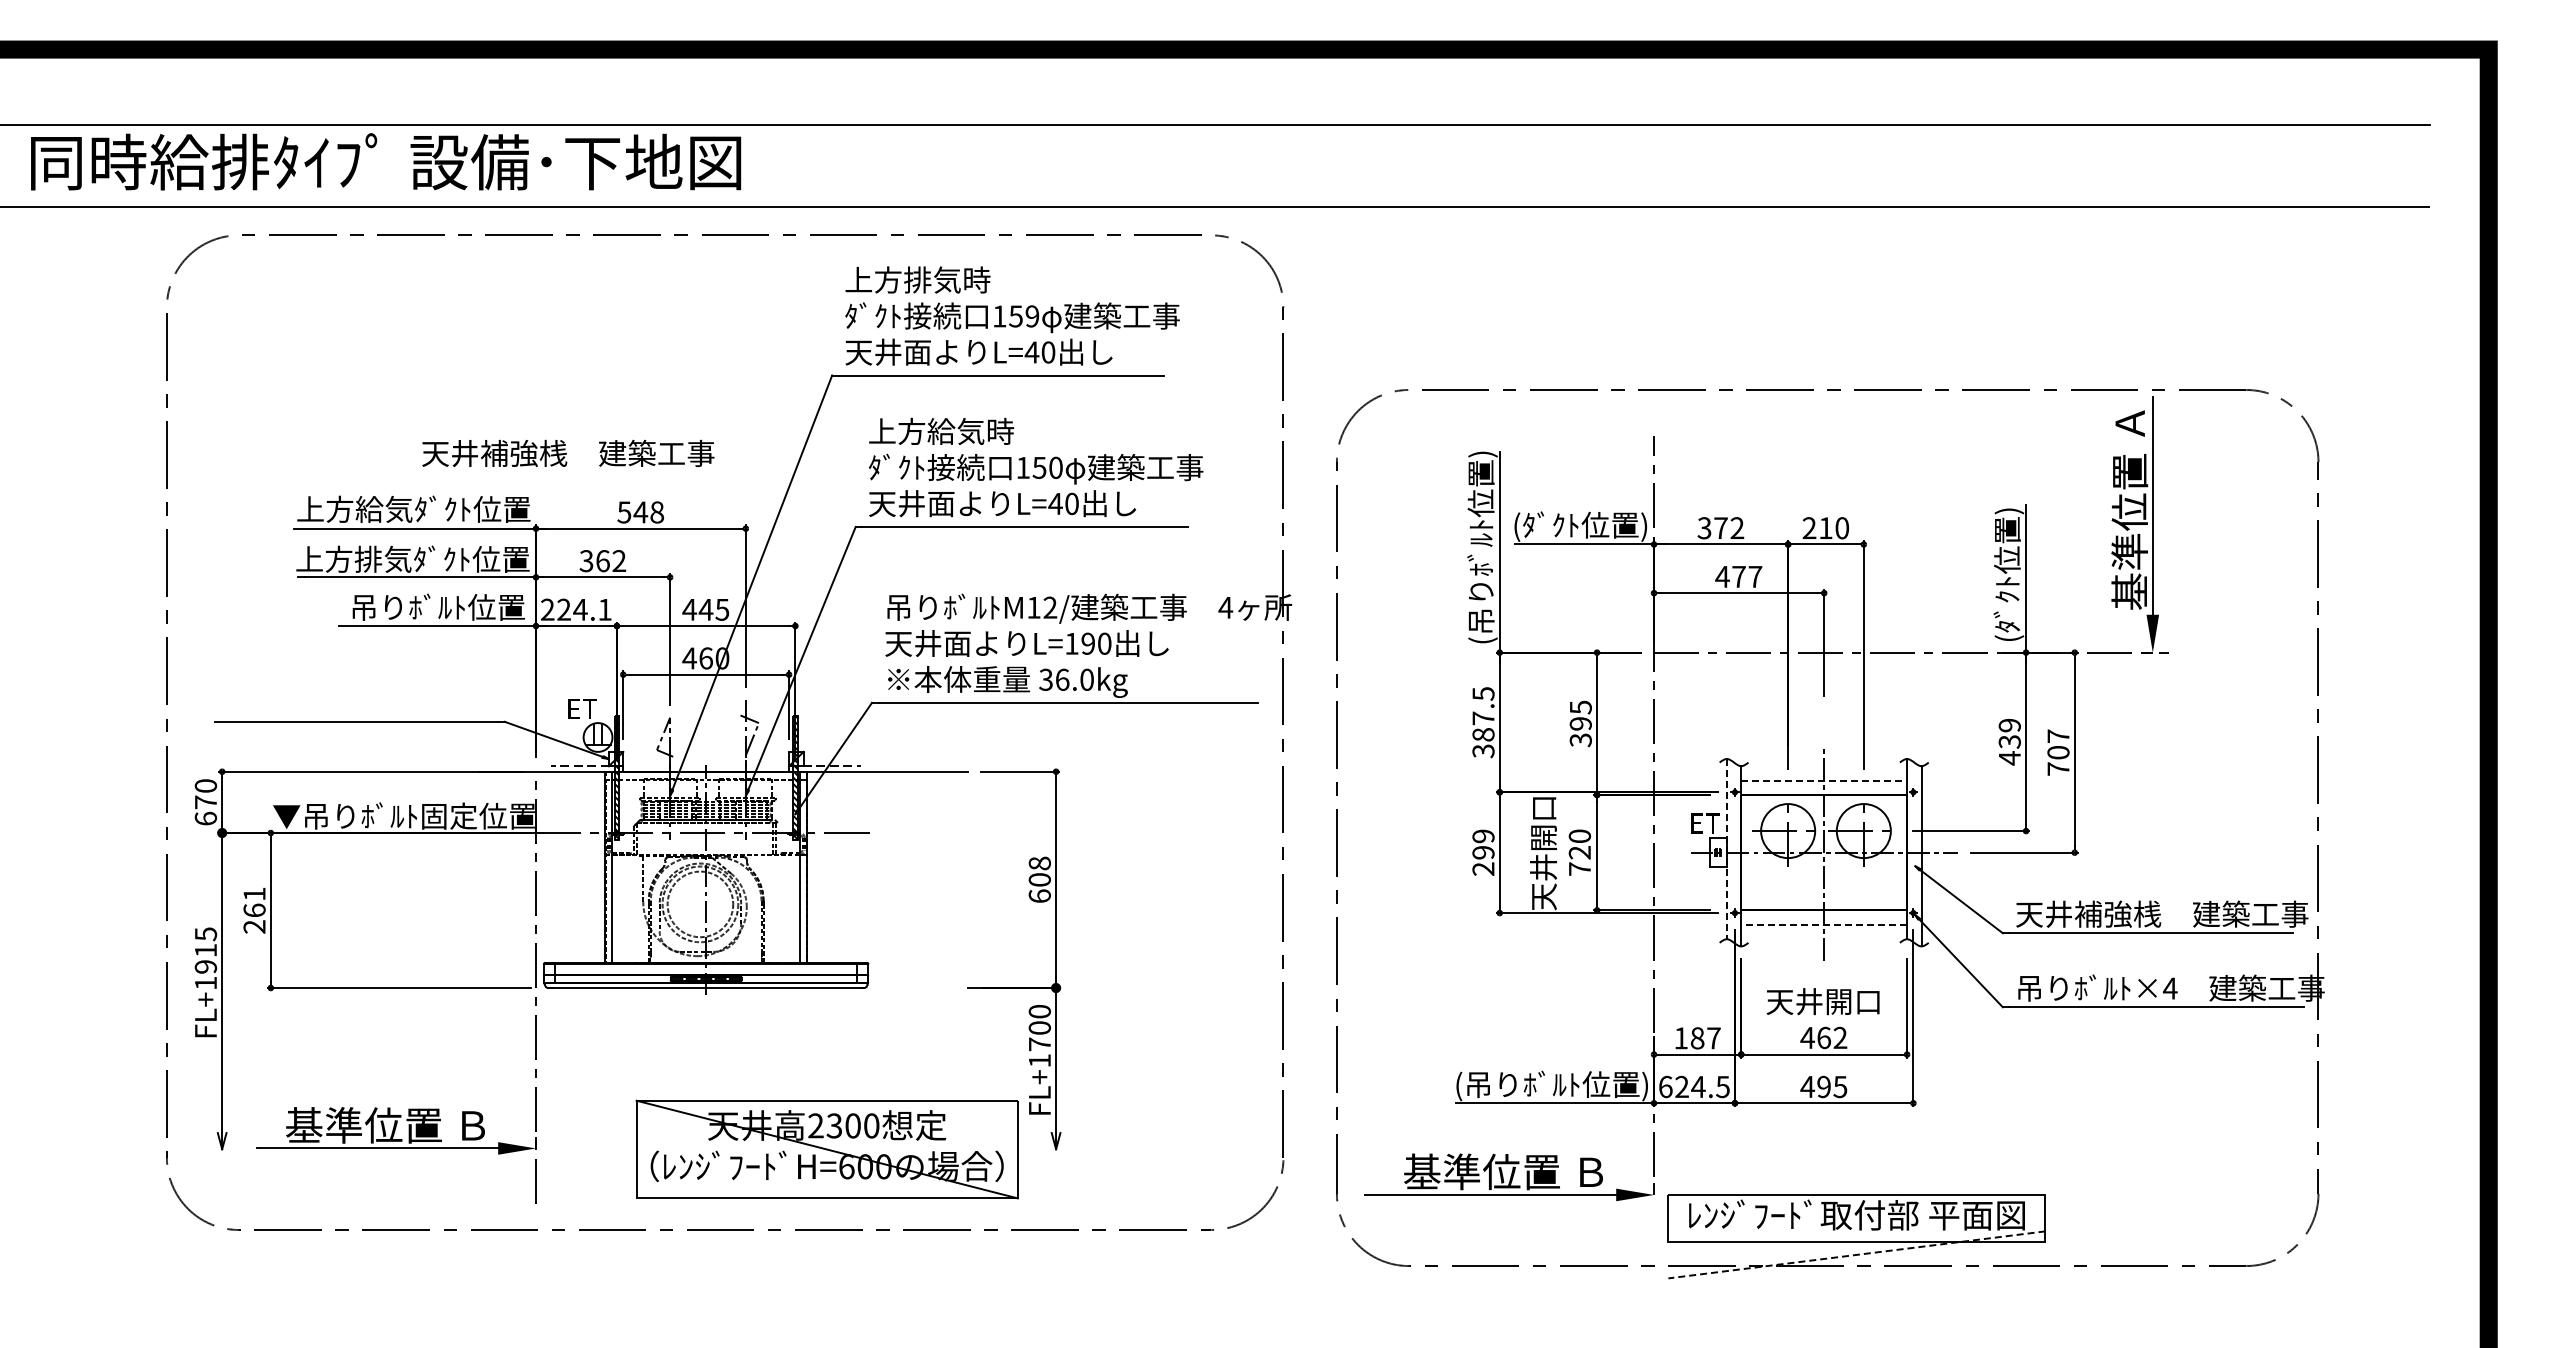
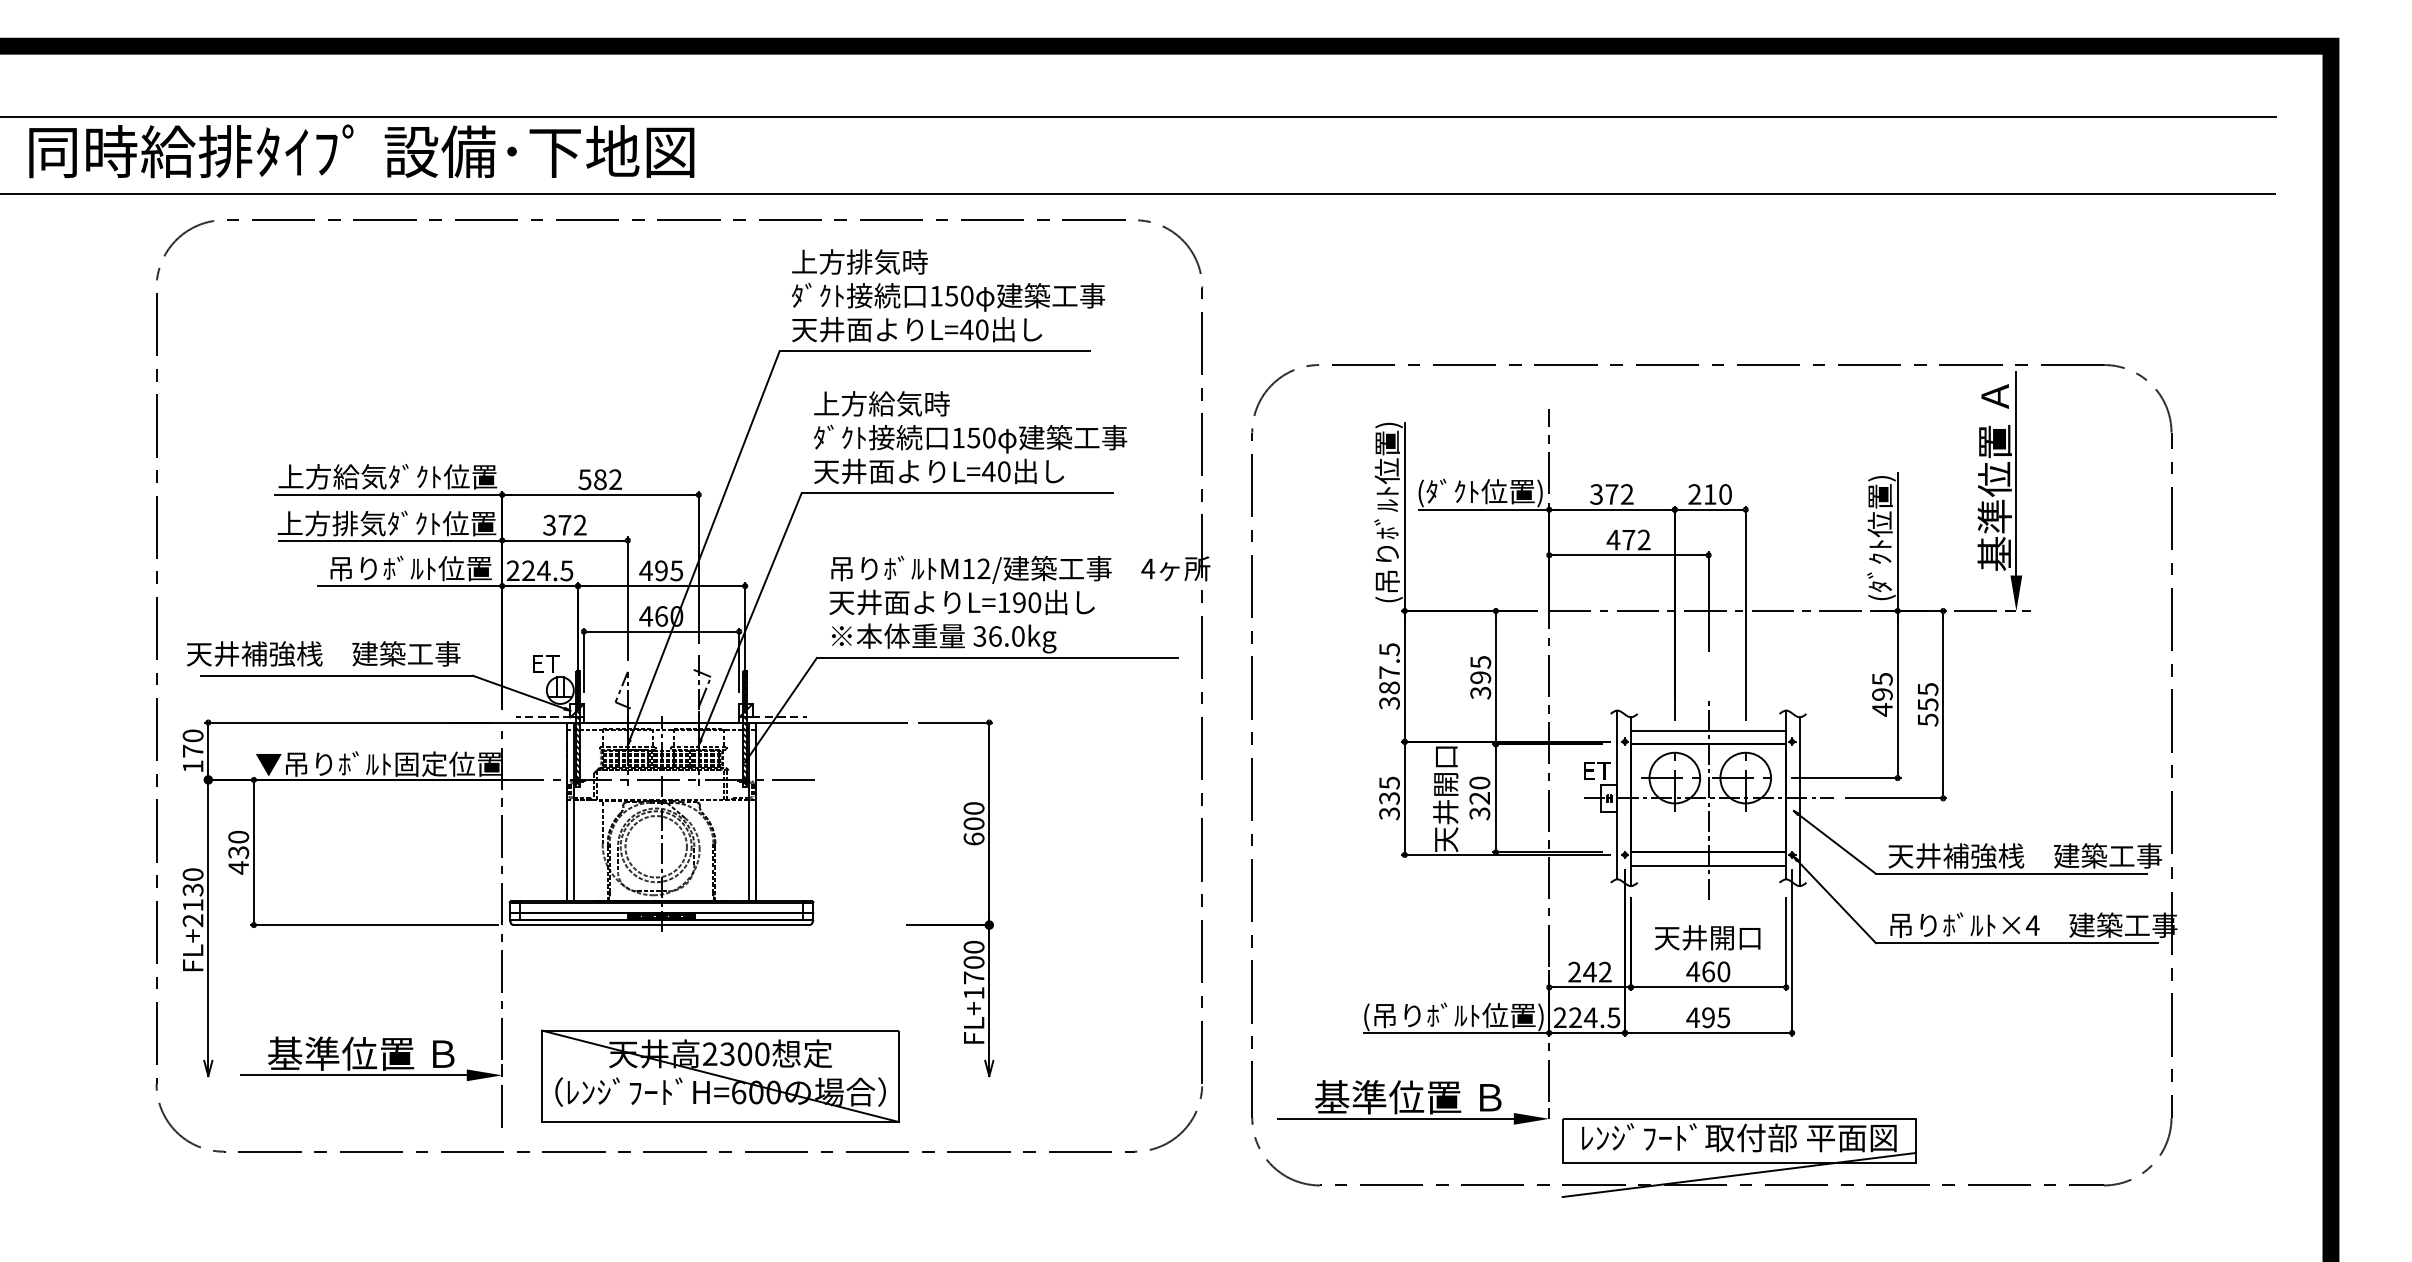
text: (1032, 316) -> (967, 296), 159 -> 150
text: (568, 452) -> (323, 653), moved
text: (648, 512) -> (607, 479), 548 -> 582
text: (602, 561) -> (564, 525), 362 -> 372
text: (1755, 576) -> (1644, 539), 477 -> 472
text: (604, 609) -> (566, 570), 224.1 -> 224.5
text: (705, 609) -> (660, 570), 445 -> 495
text: (2009, 733) -> (1882, 686), 439 -> 495
text: (2058, 752) -> (1928, 704), 707 -> 555
line: (1824, 780) -> (1708, 730), dashed -> solid
text: (205, 818) -> (192, 766), 670 -> 170
line: (1726, 849) -> (1617, 795), dashed -> solid
text: (1483, 852) -> (1389, 798), 299 -> 335
text: (1039, 863) -> (973, 808), 608 -> 600
text: (1579, 869) -> (1479, 814), 720 -> 320
text: (254, 910) -> (238, 852), 261 -> 430
line: (1824, 924) -> (1708, 865), dashed -> solid
text: (205, 958) -> (192, 897), FL+1915 -> FL+2130
text: (1697, 1038) -> (1589, 972), 187 -> 242
text: (1840, 1038) -> (1723, 972), 462 -> 460
text: (1665, 1086) -> (1559, 1017), 624.5 -> 224.5
part: (826, 1149) -> (719, 1076), moved
line: (1856, 1254) -> (1738, 1174), dashed -> solid

